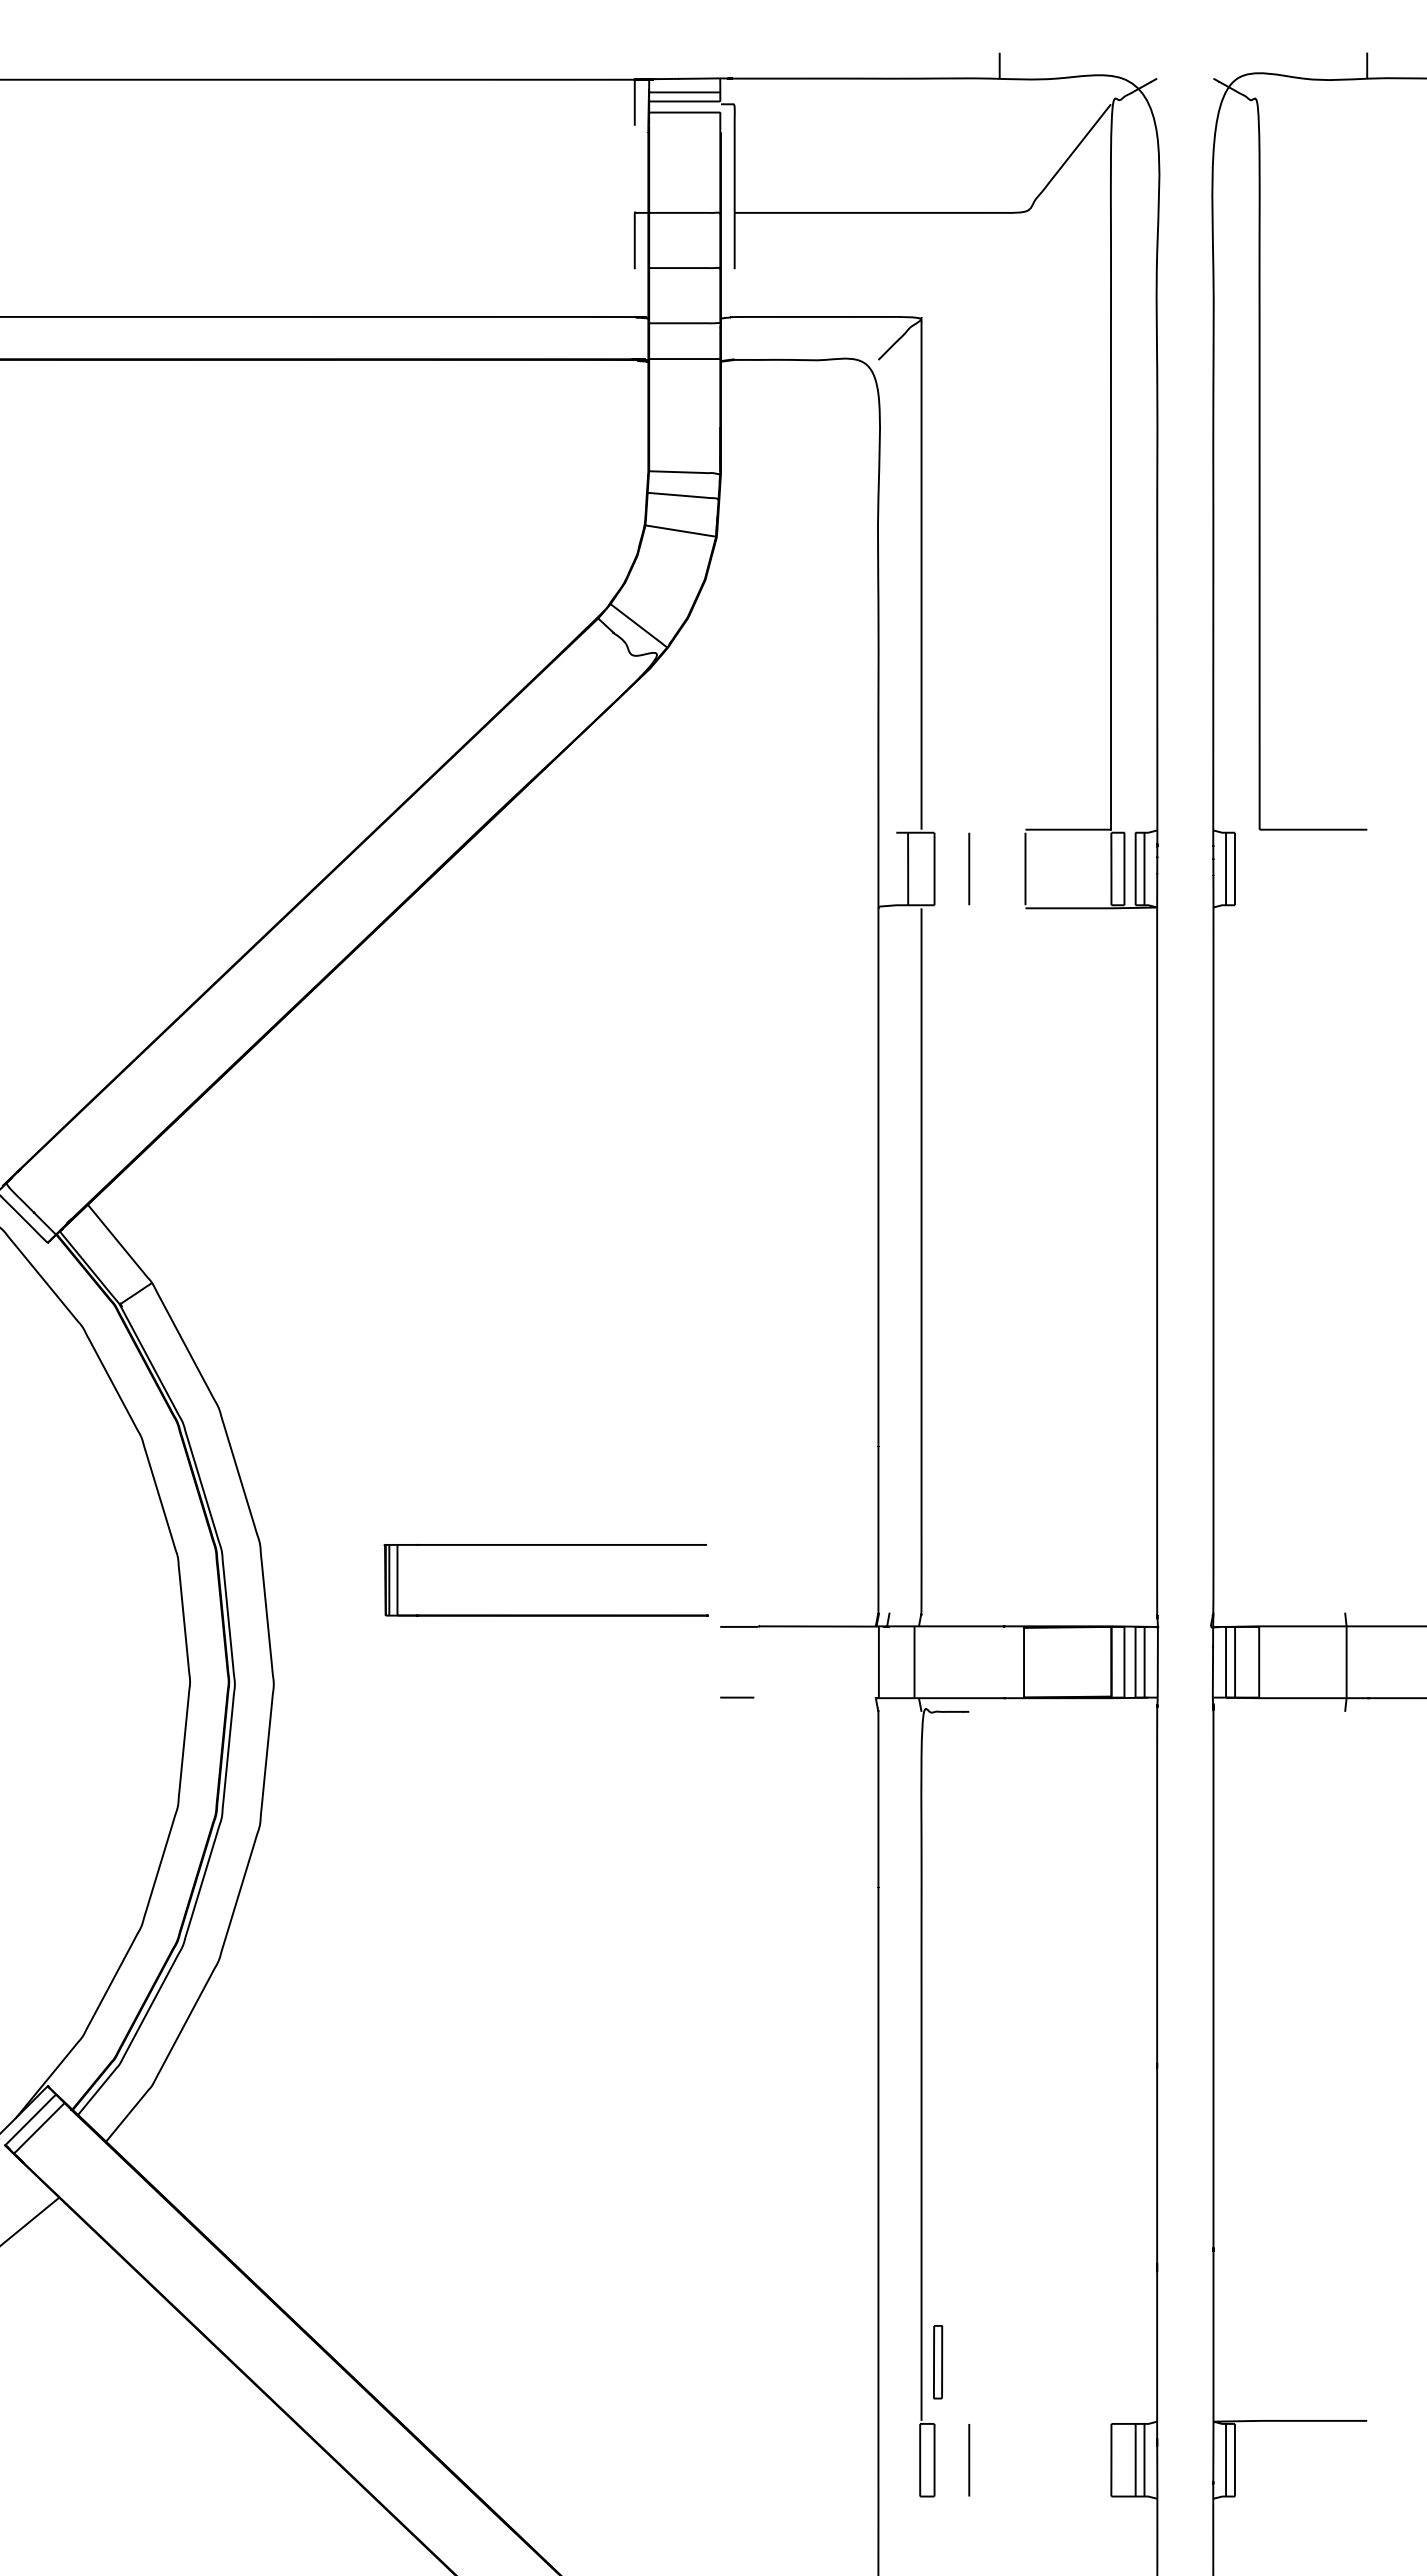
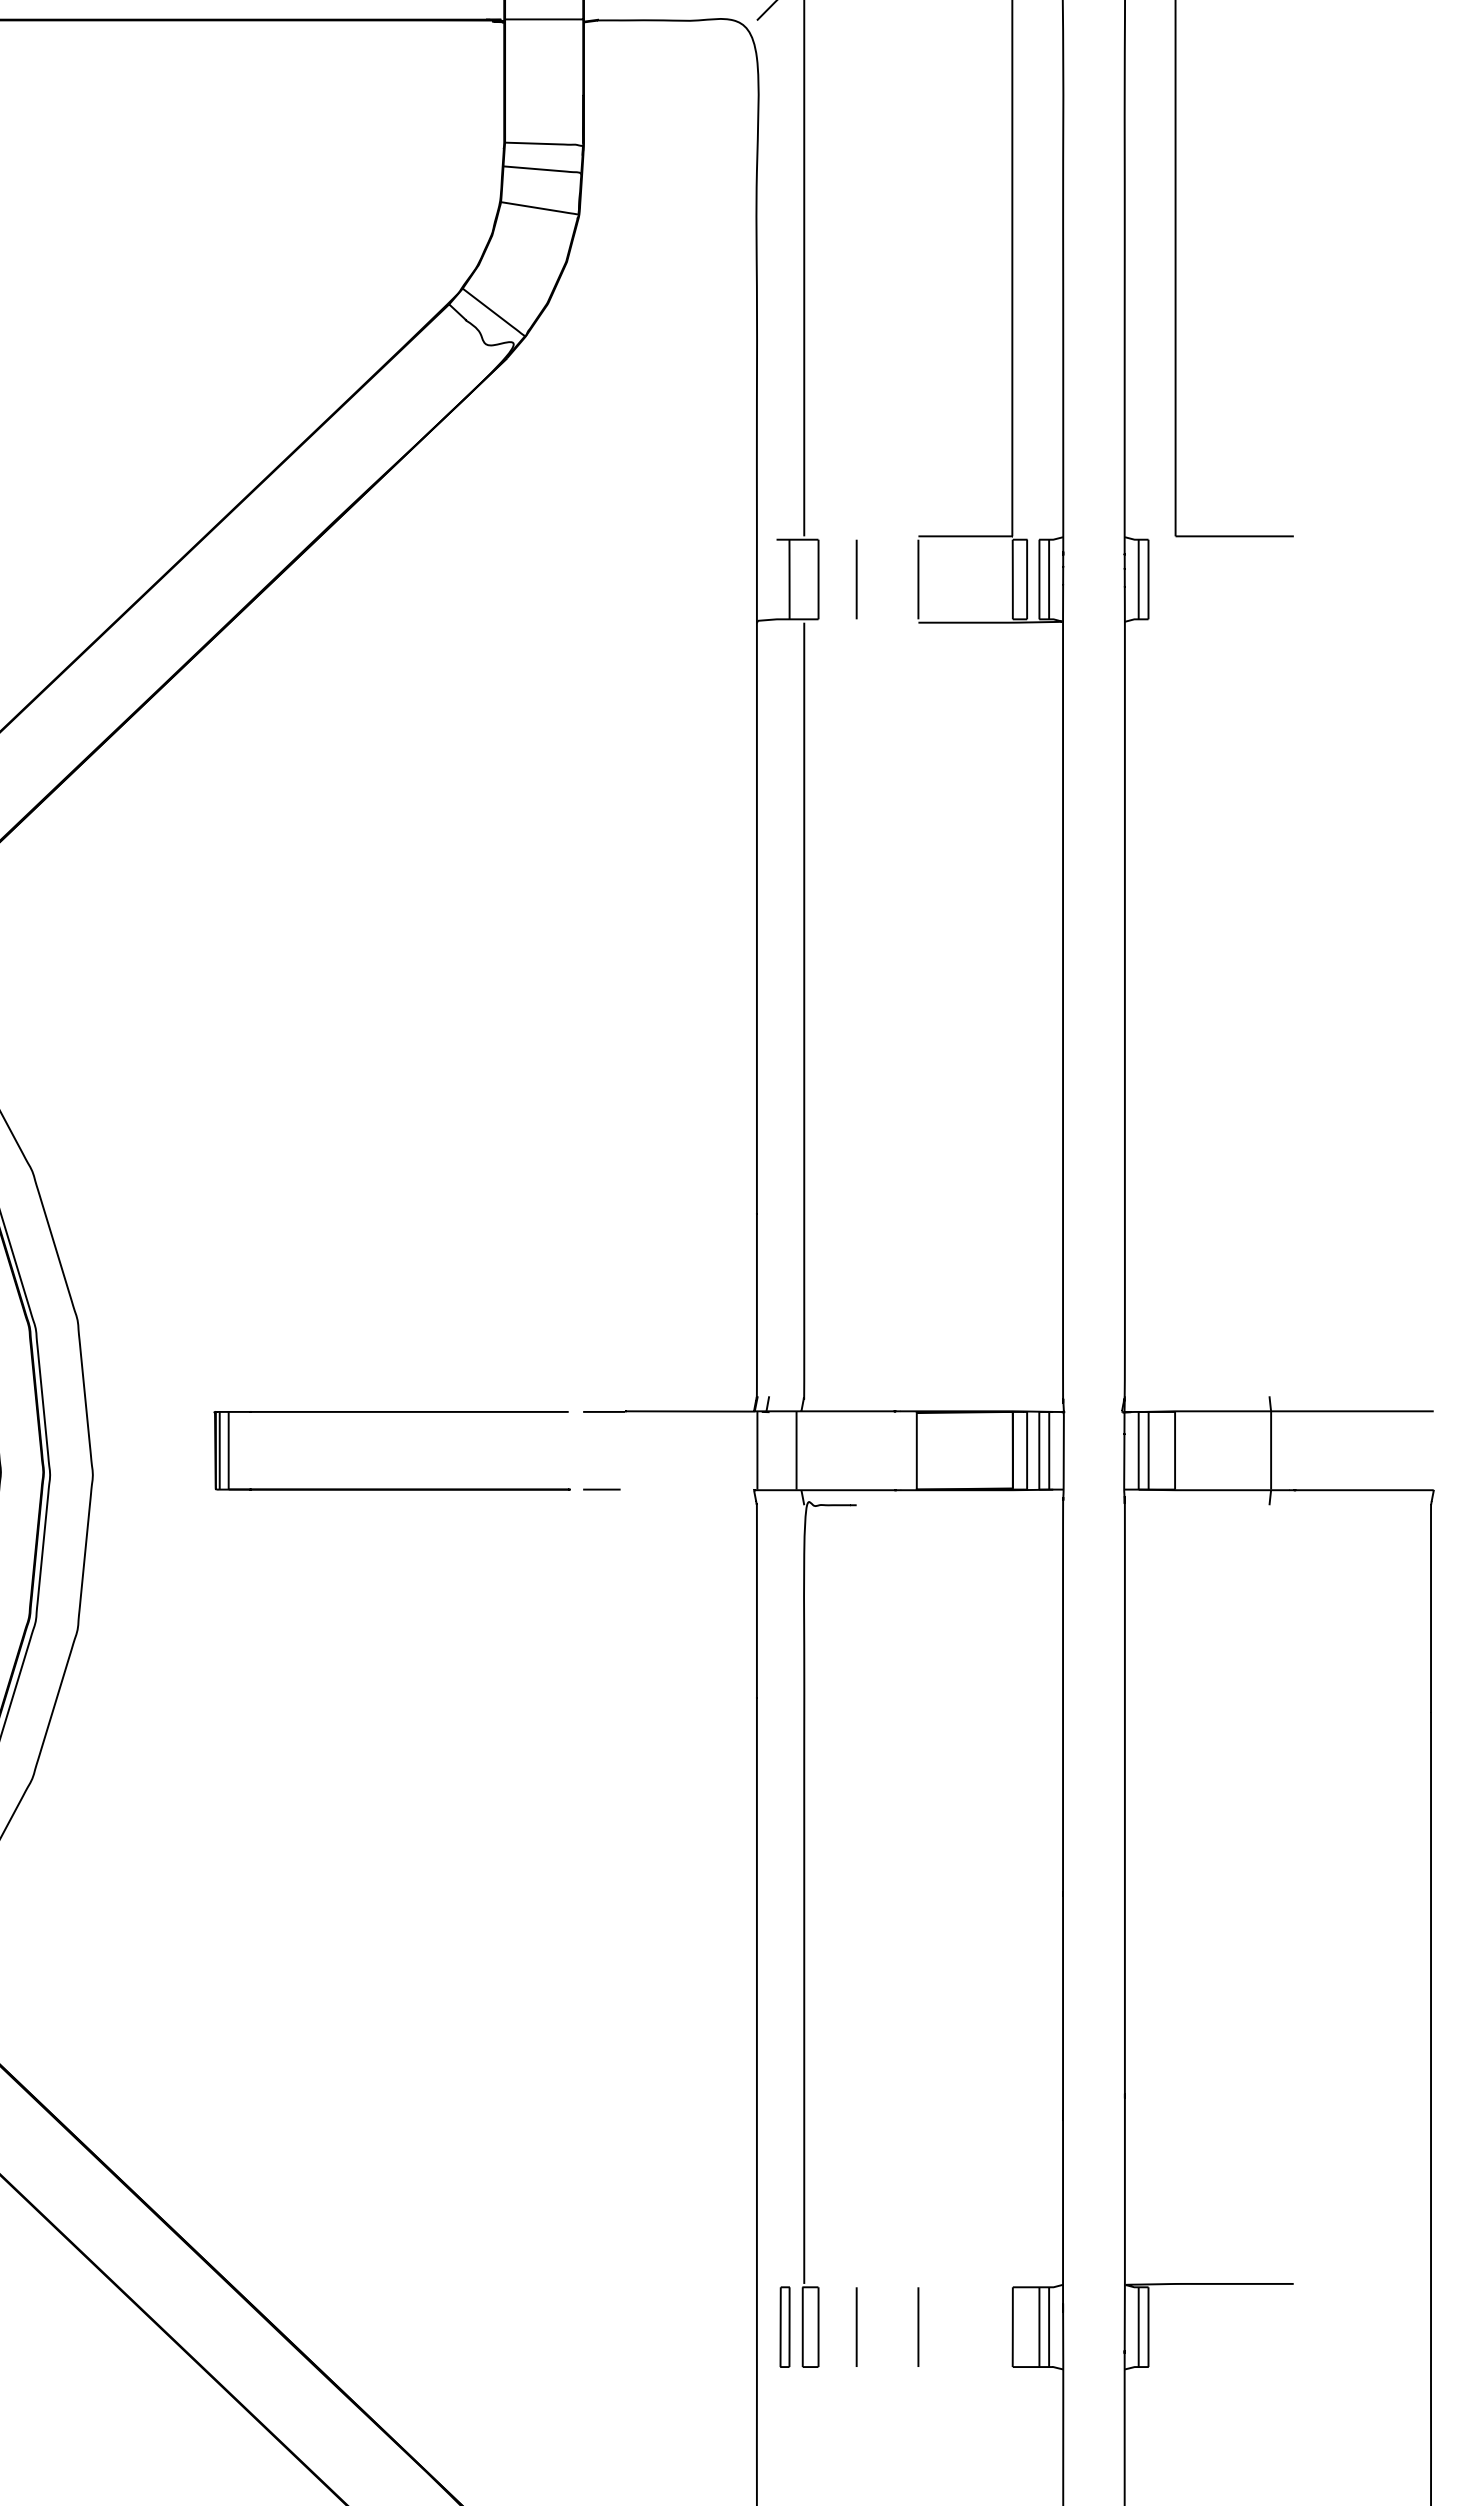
part: (545, 1614) -> (391, 1488), moved
part: (938, 2362) -> (785, 2327), moved
line: (1025, 2460) -> (918, 2327), added

